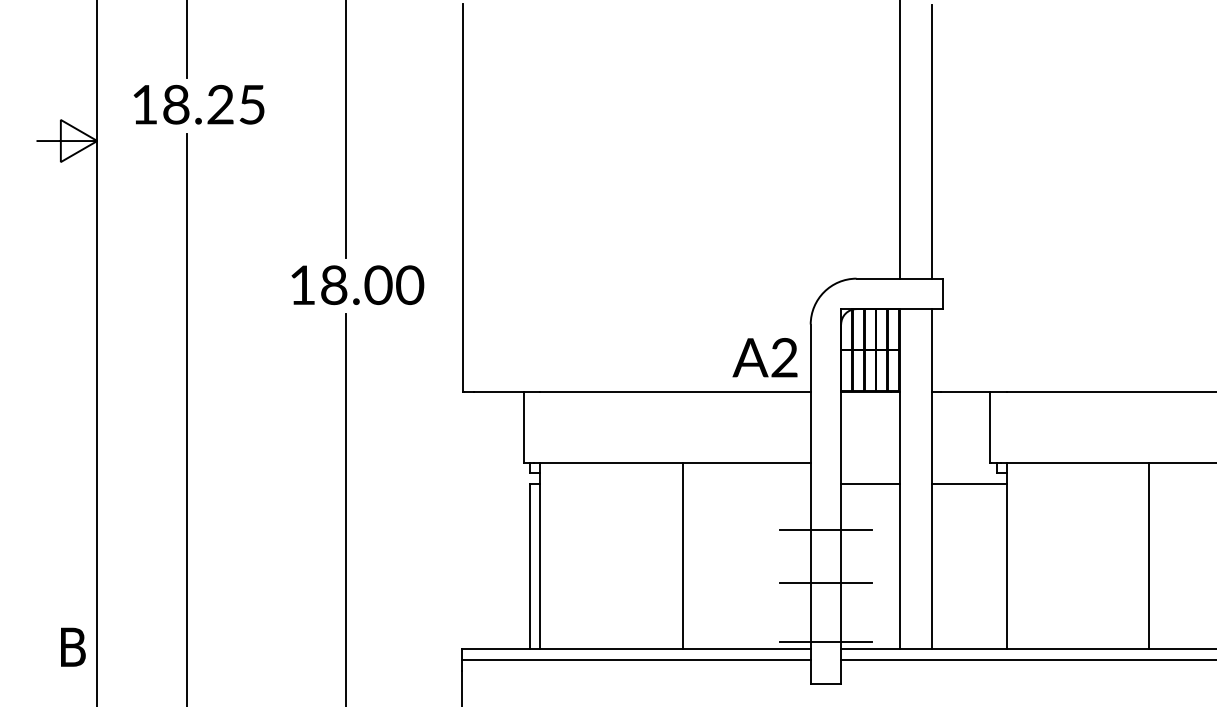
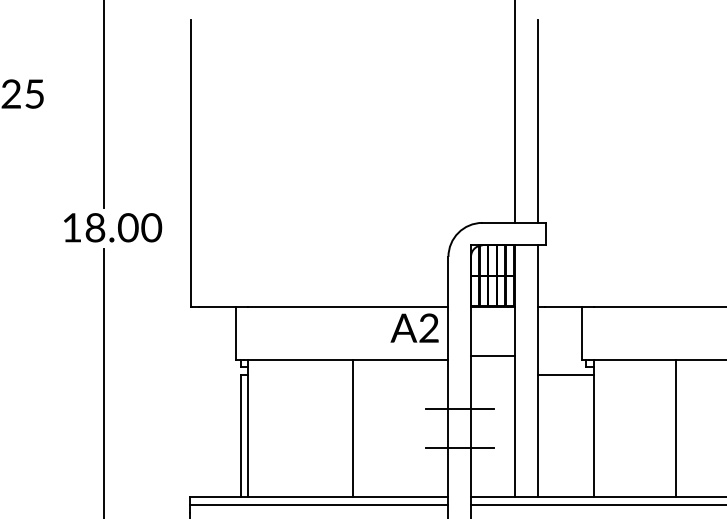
text: (764, 357) -> (414, 327), moved
line: (870, 484) -> (492, 356), moved
line: (1149, 556) -> (676, 428), moved
line: (825, 642) -> (459, 492), removed

